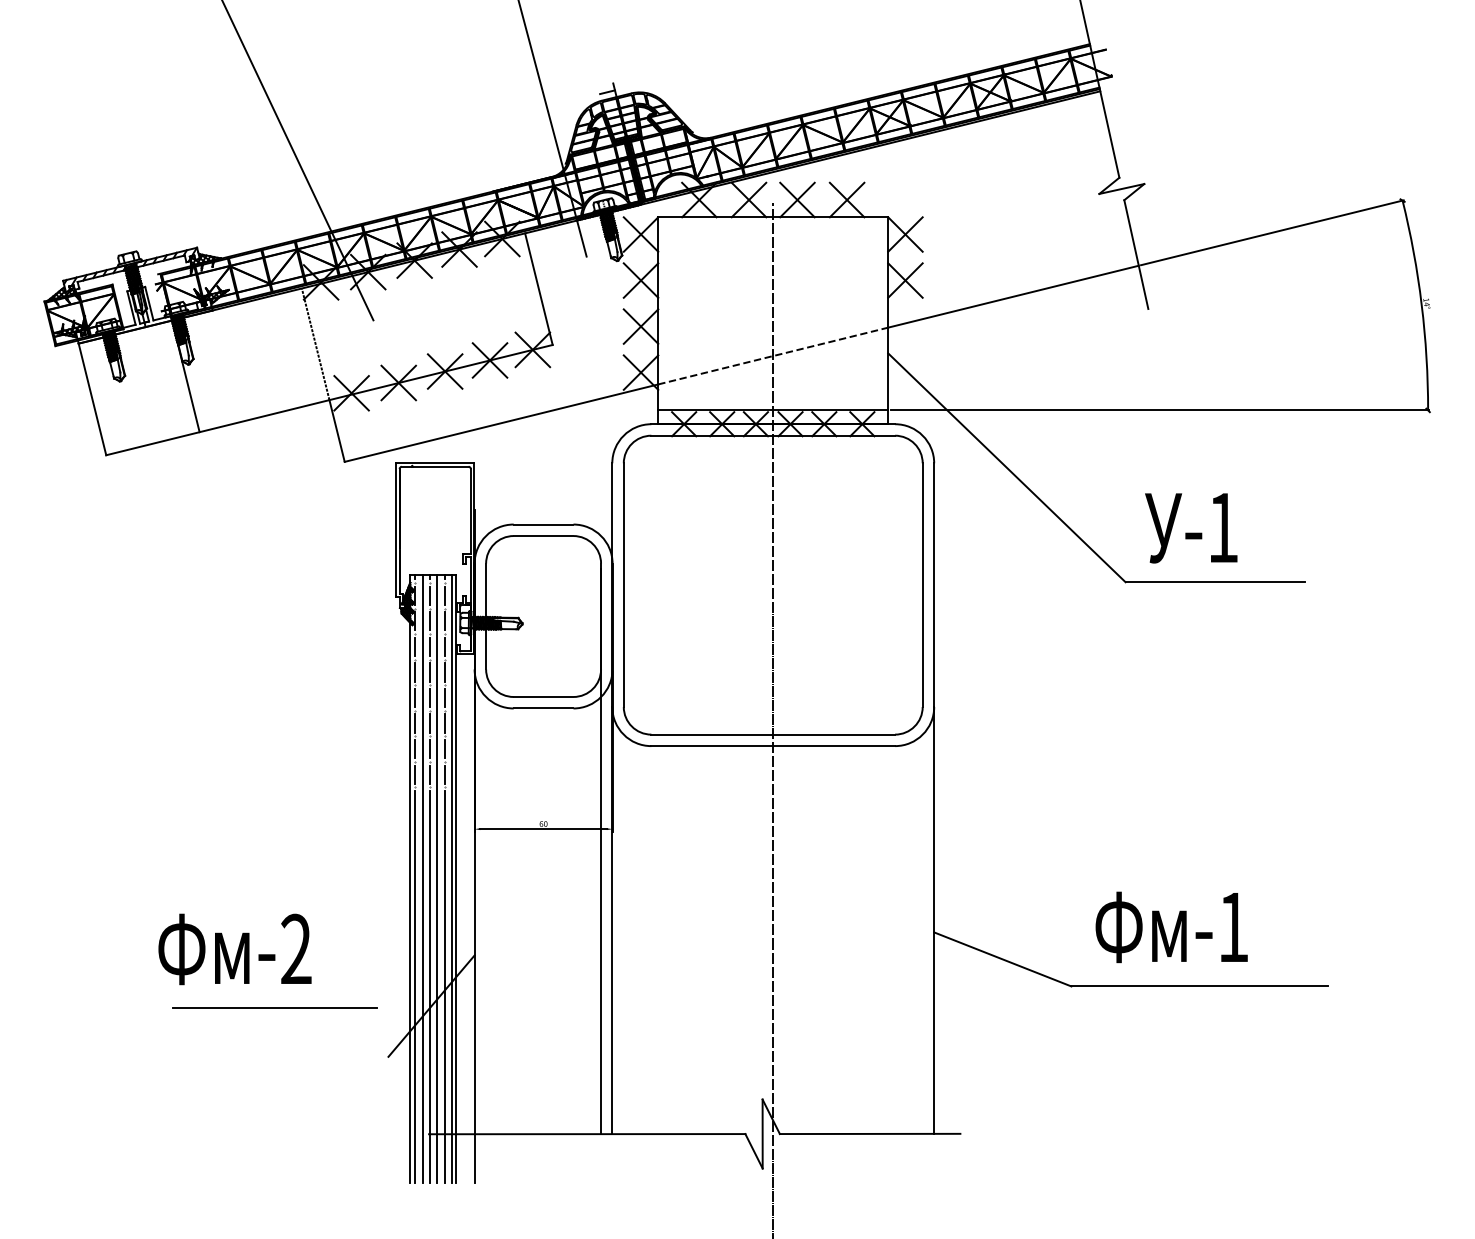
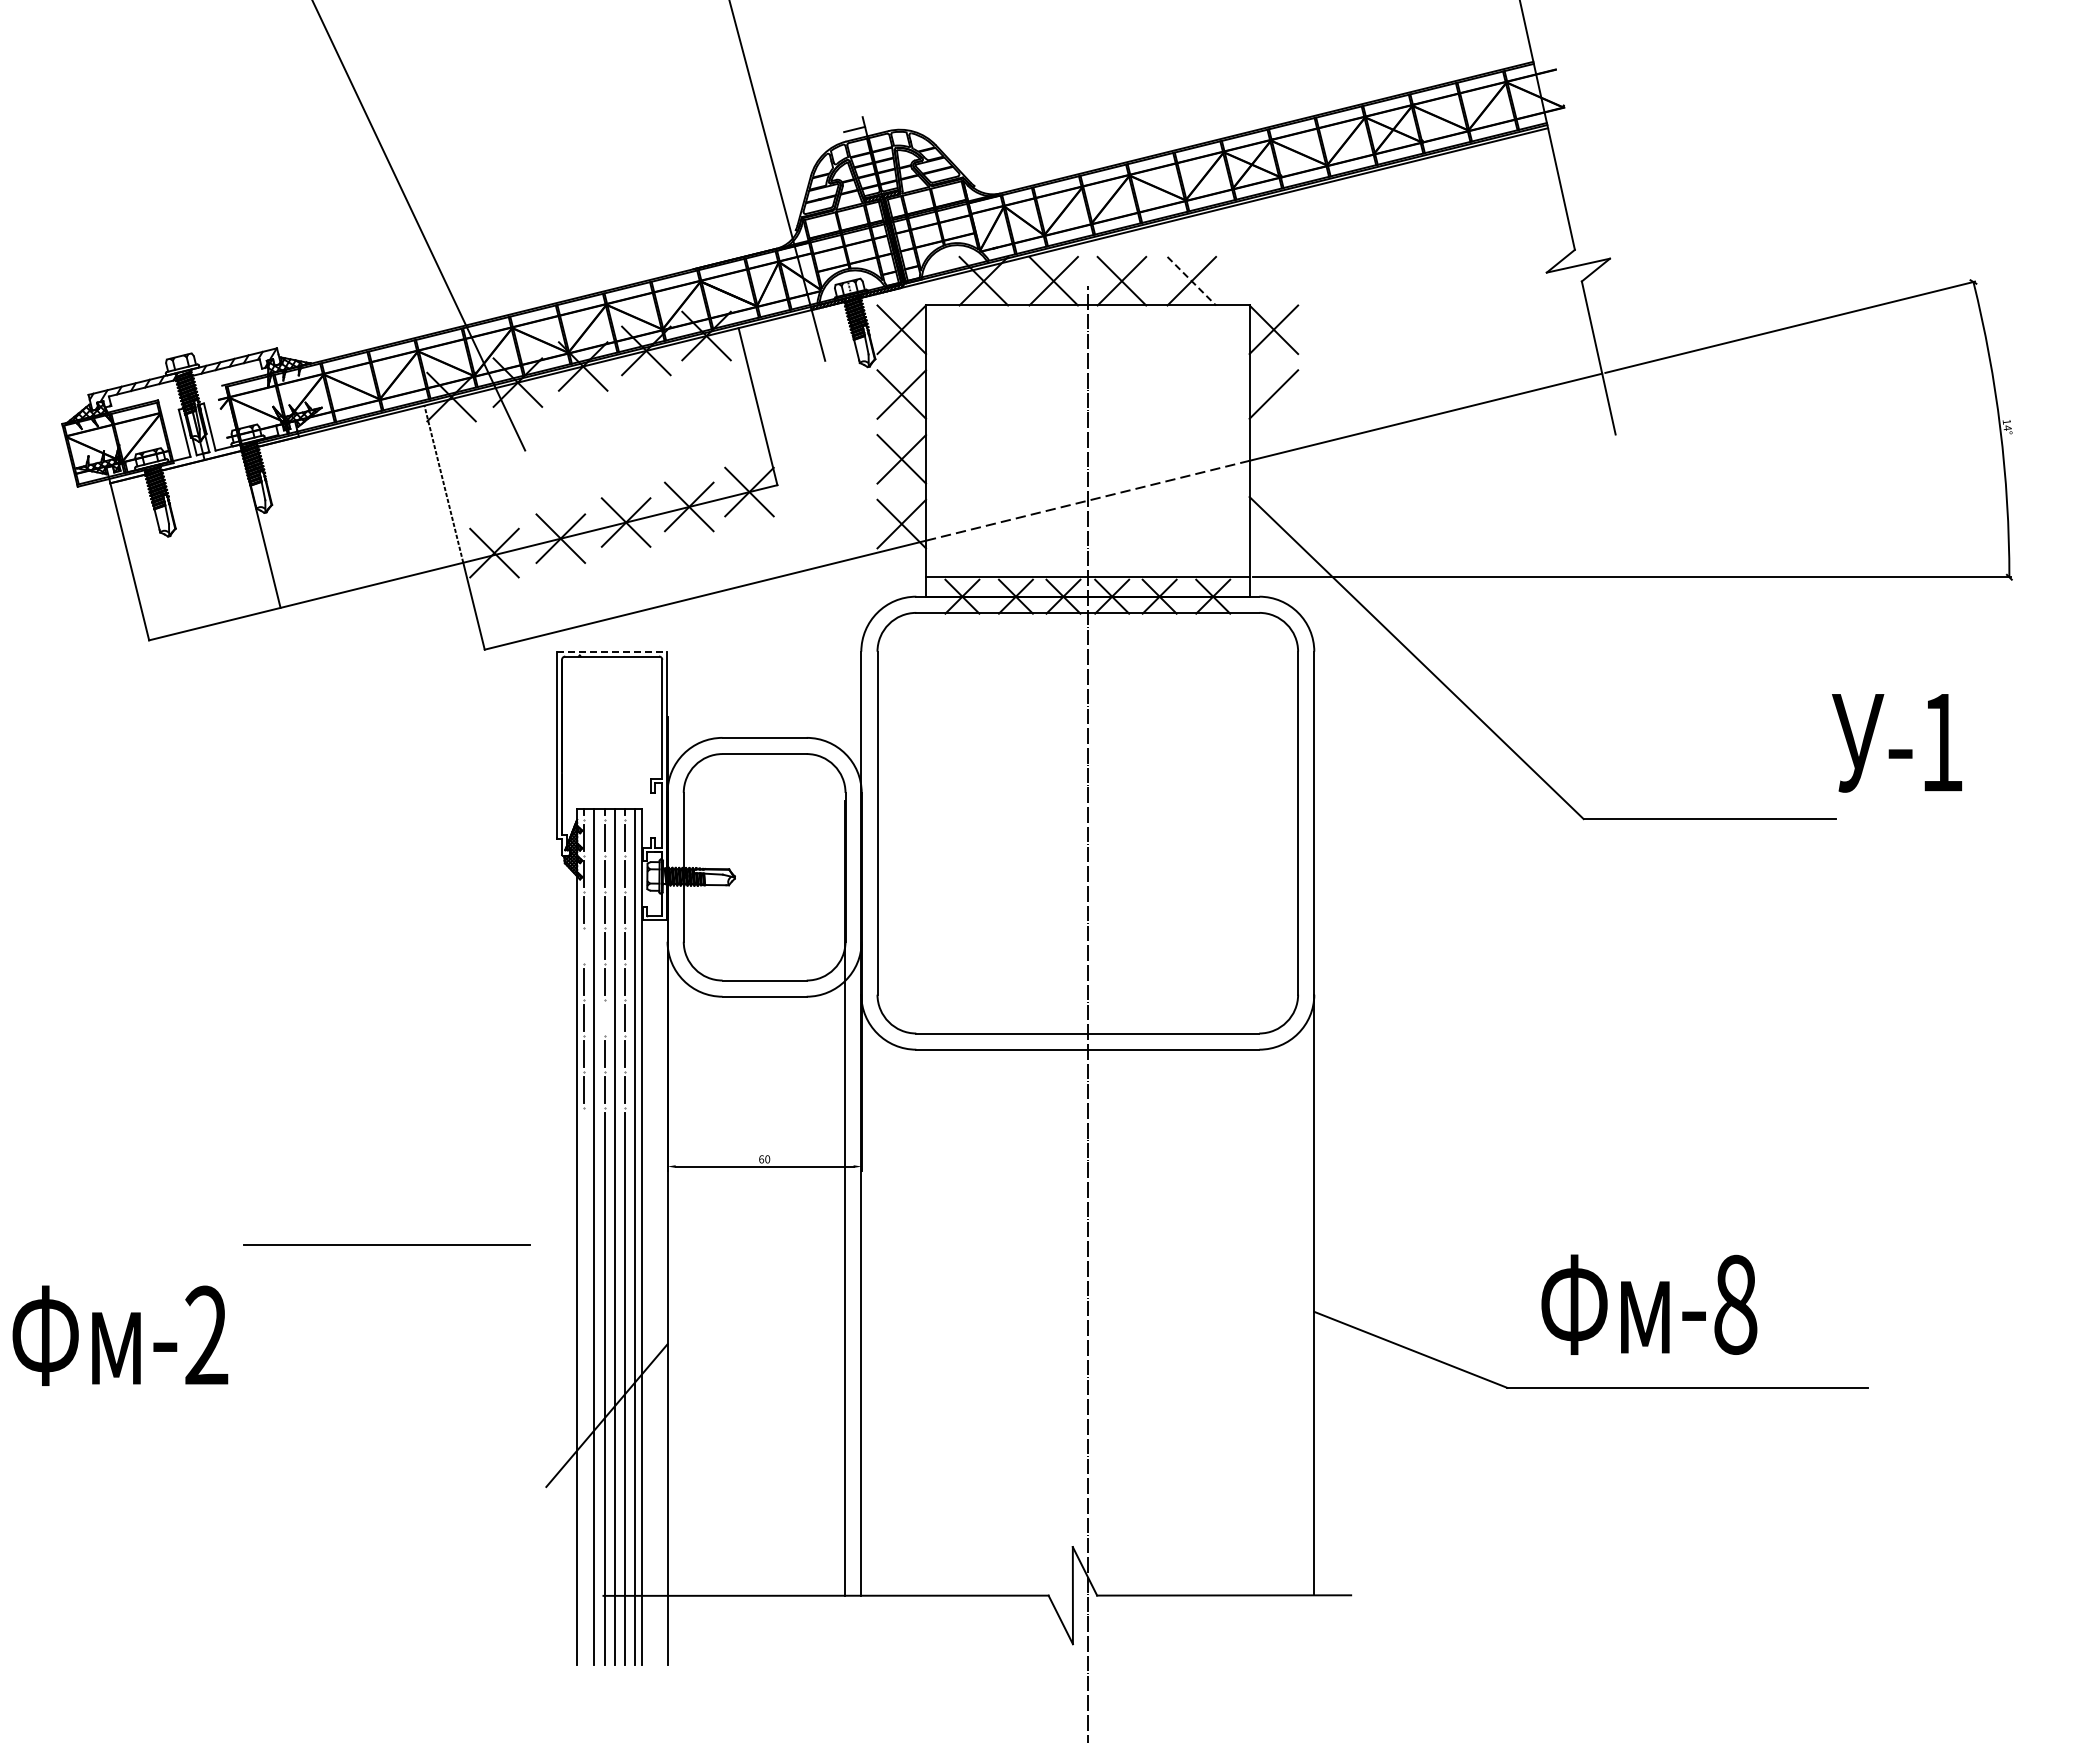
line: (847, 200) -> (1192, 281), solid -> dashed
line: (905, 280) -> (1273, 394), removed
line: (435, 463) -> (612, 651), solid -> dashed
text: (1191, 528) -> (1897, 743), moved
line: (415, 672) -> (584, 945), removed
line: (429, 723) -> (604, 1017), removed
text: (1233, 927) -> (1735, 1304), -1 -> -8
text: (235, 949) -> (120, 1335), moved
line: (415, 986) -> (584, 1388), removed
line: (274, 1007) -> (386, 1244), moved

